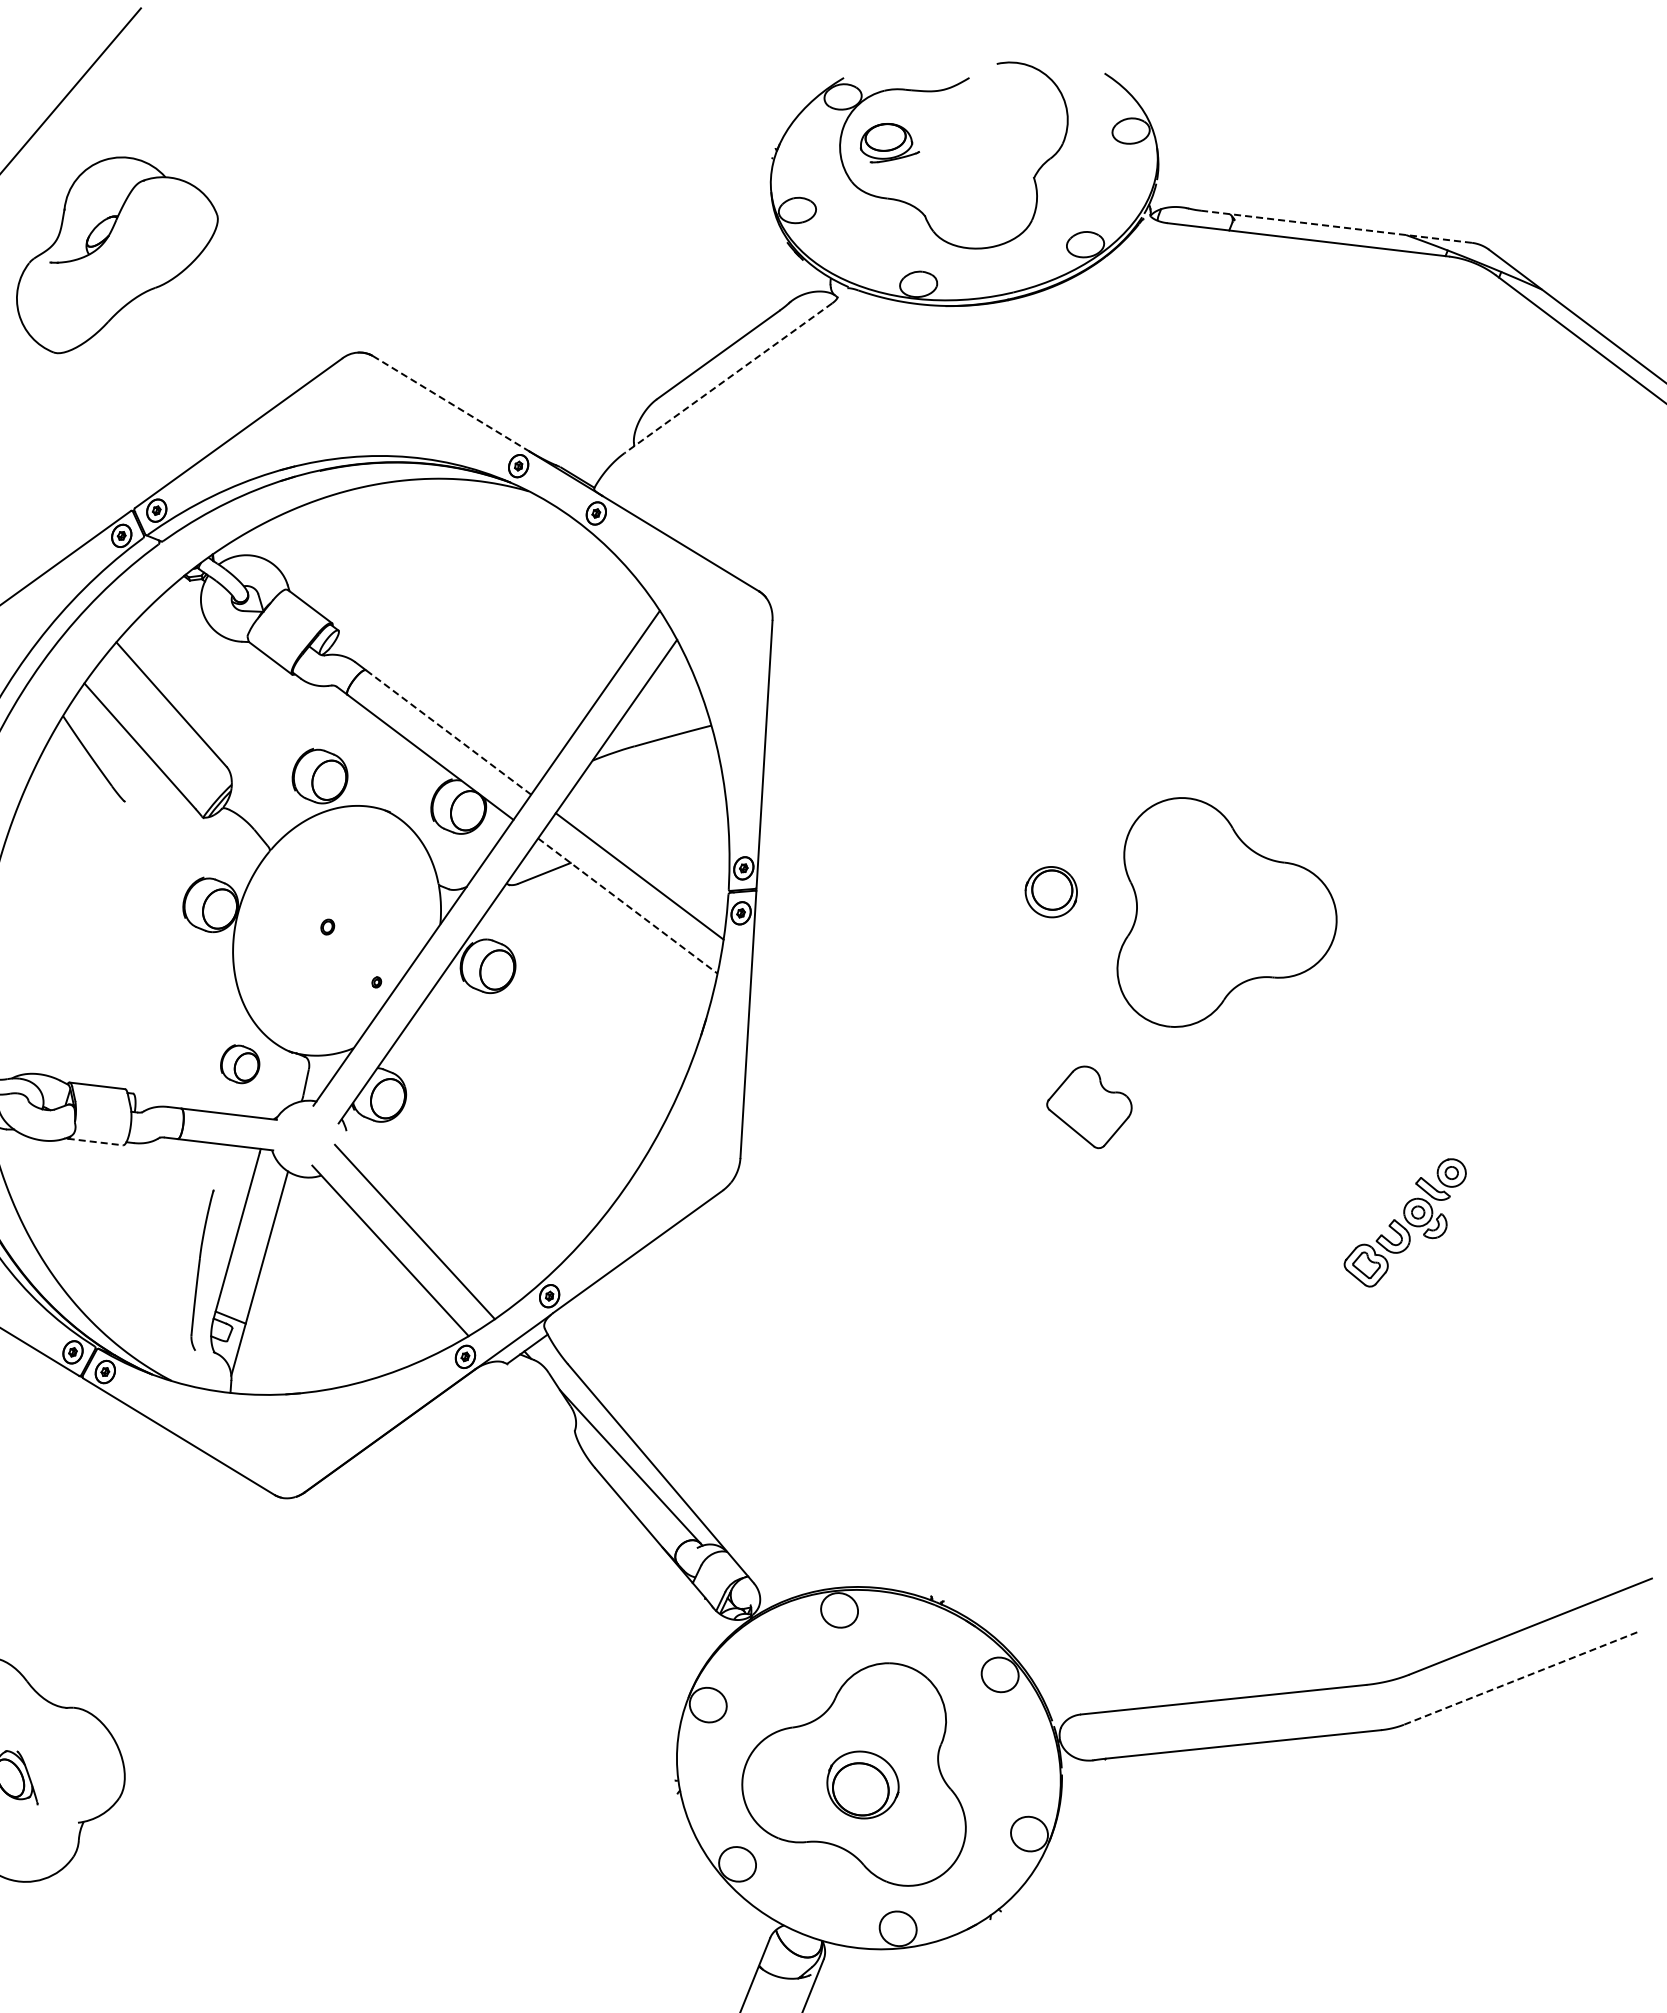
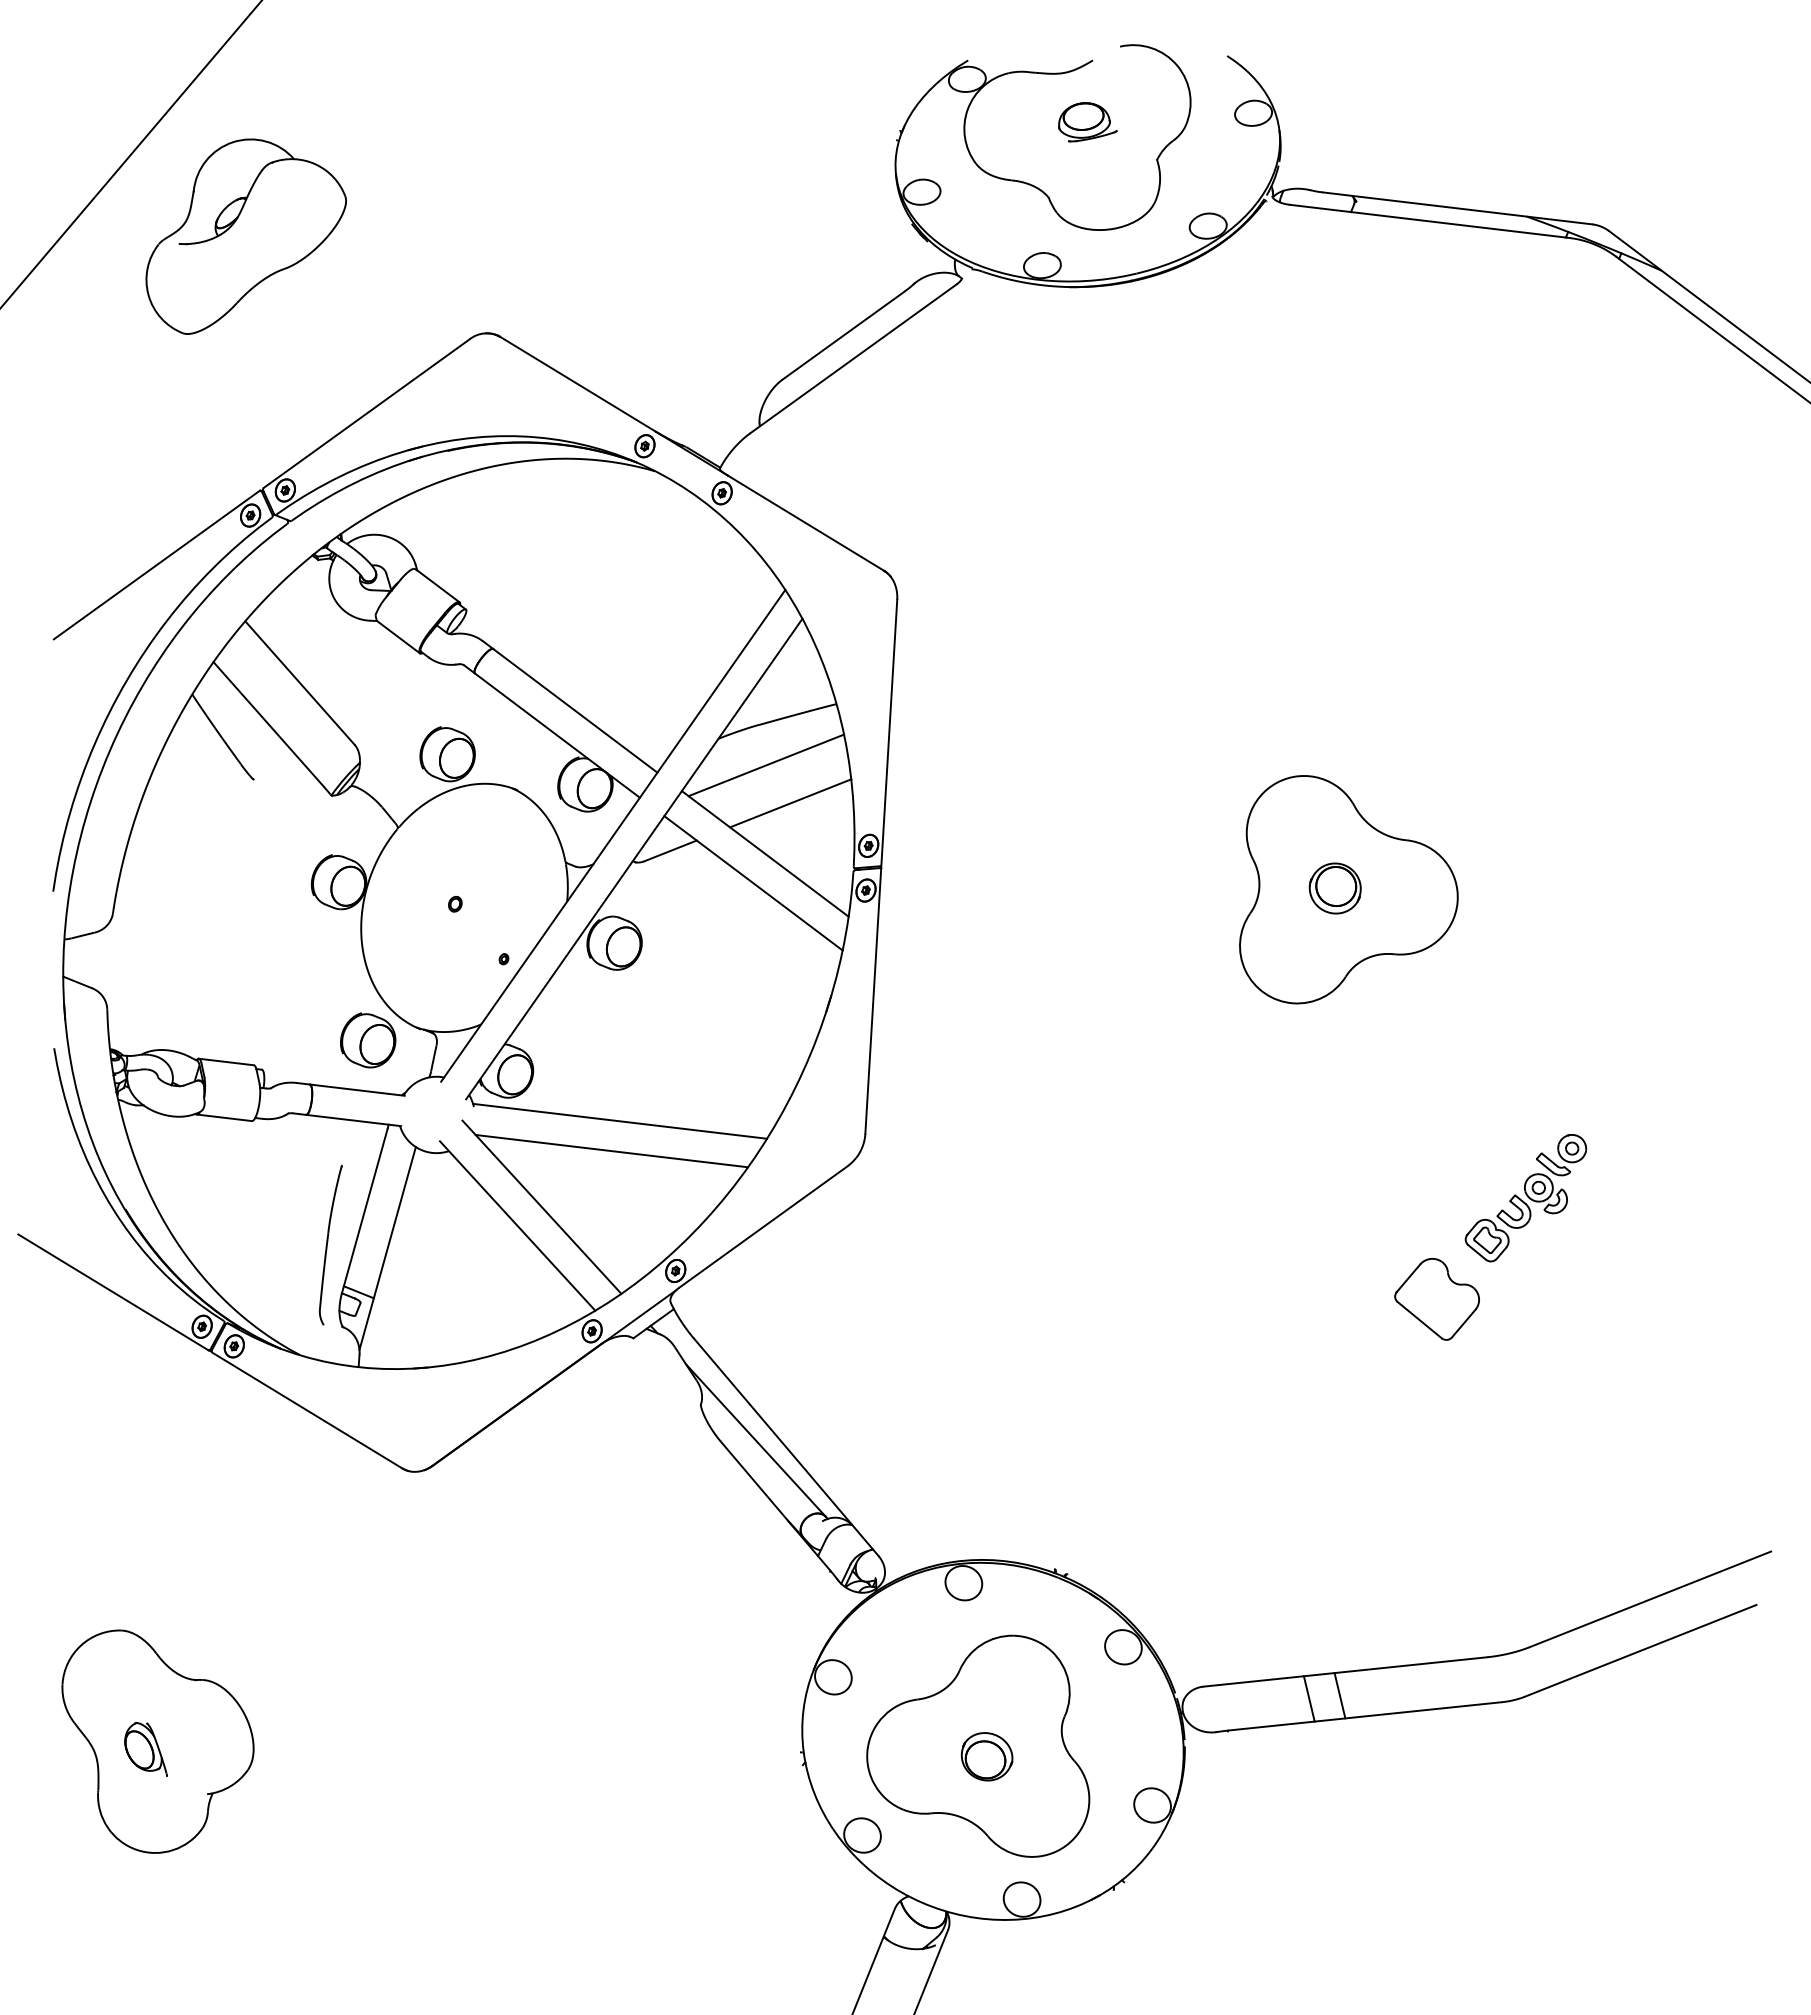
part: (889, 143) -> (1087, 122), moved
line: (1336, 226) -> (1457, 208), dashed -> solid
line: (728, 378) -> (853, 359), dashed -> solid
line: (451, 404) -> (578, 384), dashed -> solid
line: (448, 732) -> (575, 710), dashed -> solid
line: (640, 787) -> (766, 765), added
line: (665, 825) -> (790, 803), added
part: (1050, 892) -> (1334, 888), moved
line: (627, 906) -> (753, 883), dashed -> solid
part: (240, 1064) -> (368, 1040), size x1.43
part: (1088, 1107) -> (1436, 1299), moved
line: (95, 1141) -> (224, 1117), dashed -> solid
line: (494, 1144) -> (620, 1120), added
line: (484, 1174) -> (611, 1150), added
line: (1520, 1678) -> (1640, 1650), dashed -> solid
line: (1217, 1723) -> (1339, 1695), added
line: (1186, 1726) -> (1308, 1698), added
part: (862, 1784) -> (986, 1756), size x0.71

